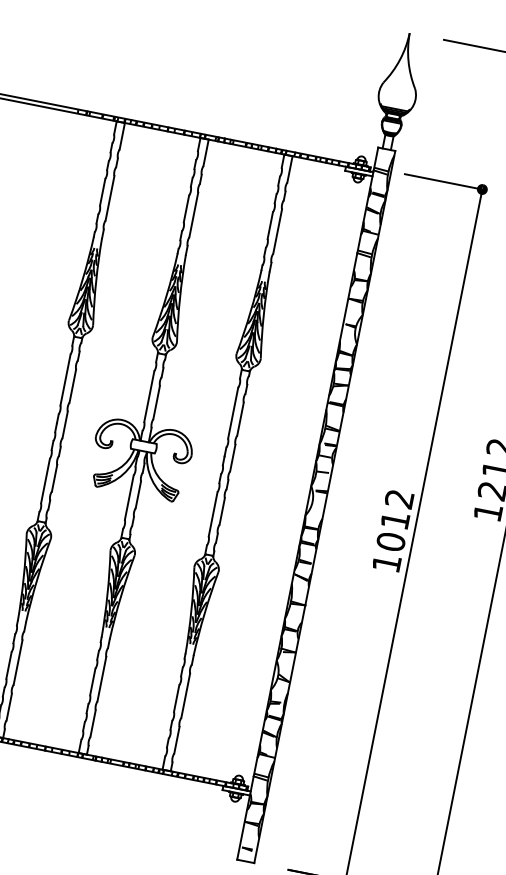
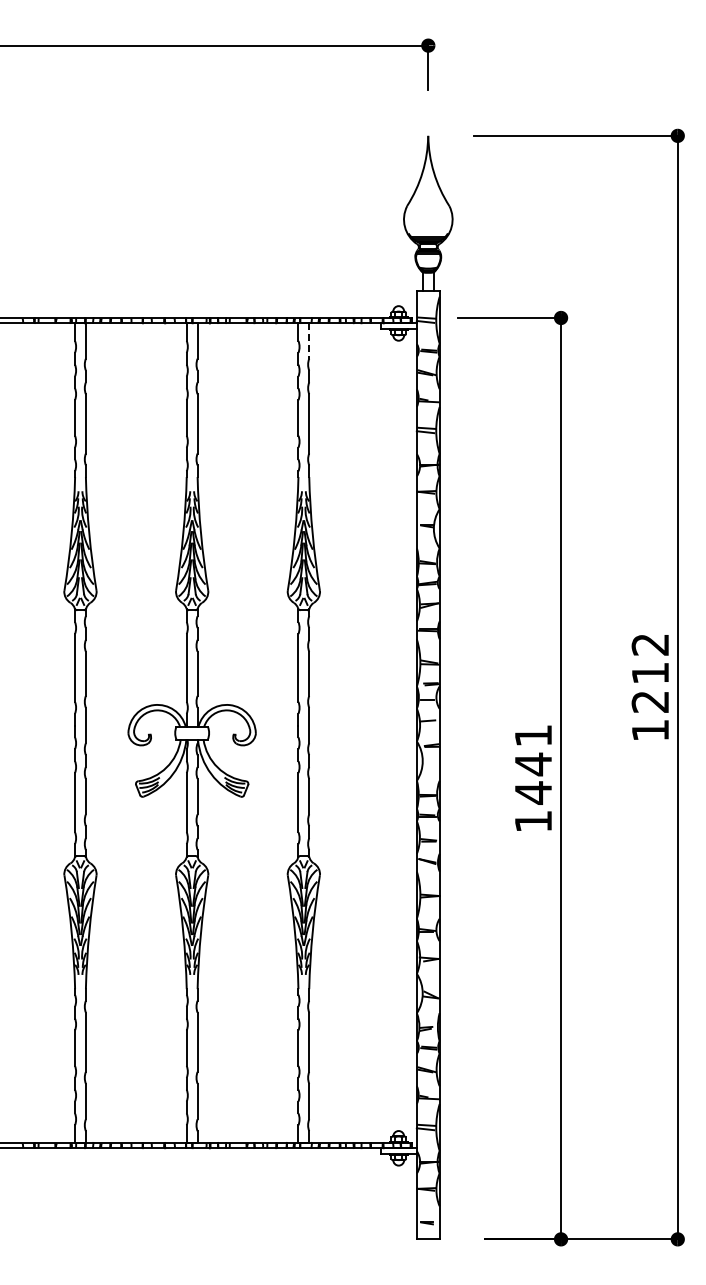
line: (290, 169) -> (309, 341), solid -> dashed
text: (395, 520) -> (533, 764), 1012 -> 1441

